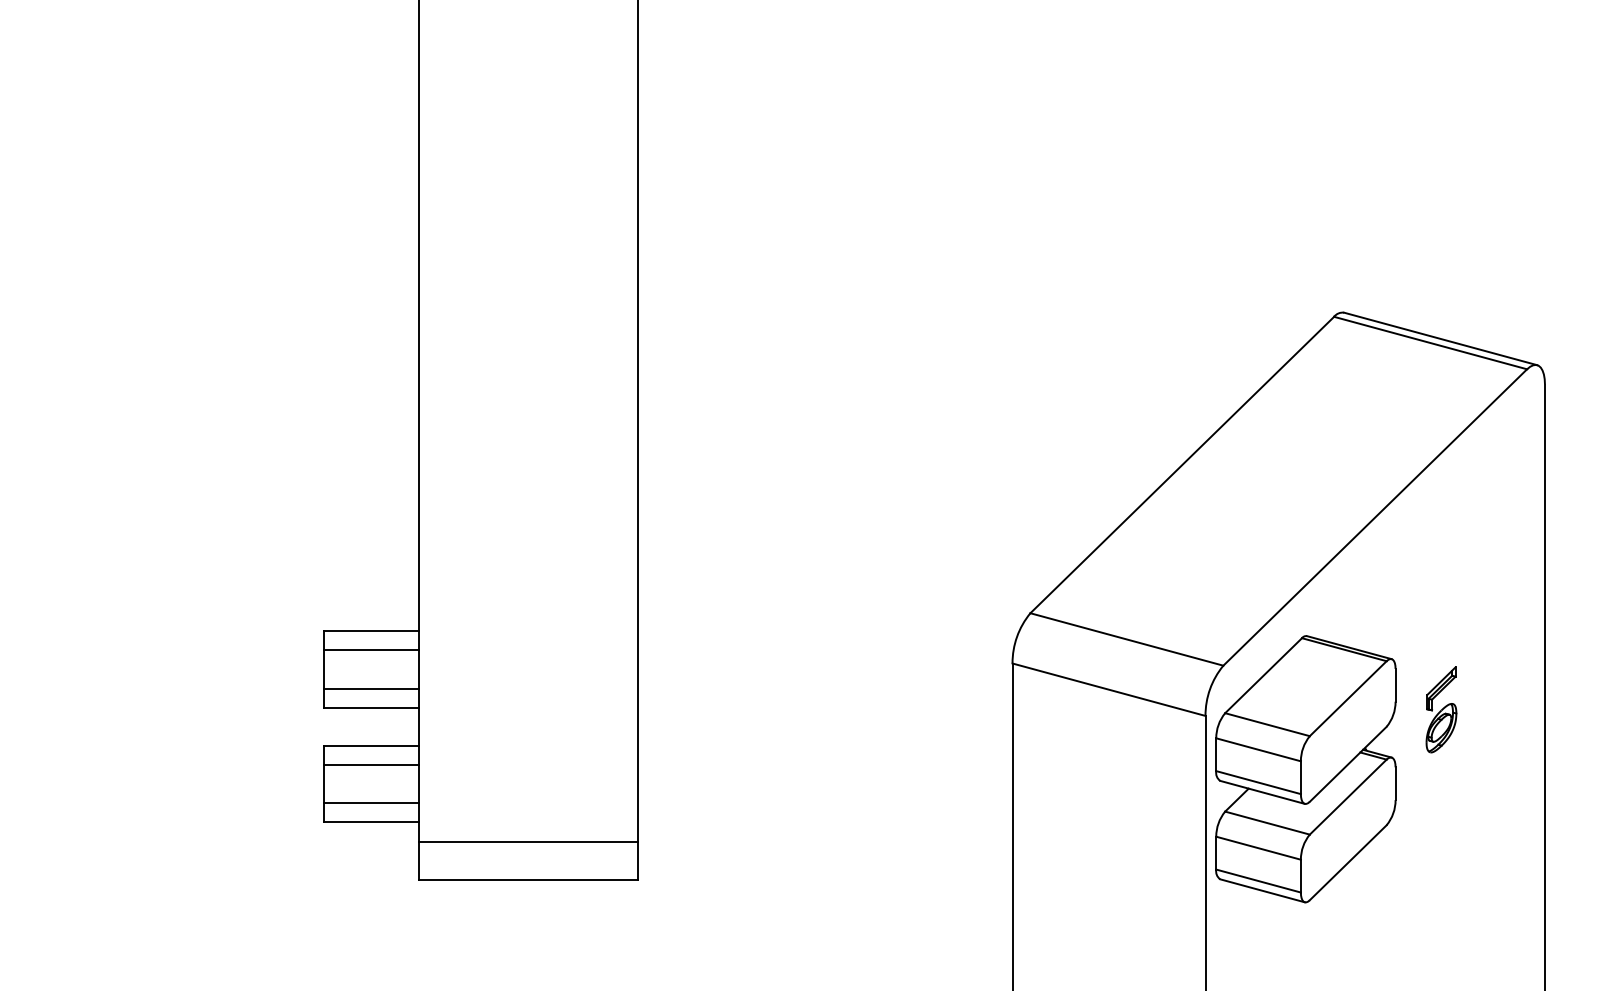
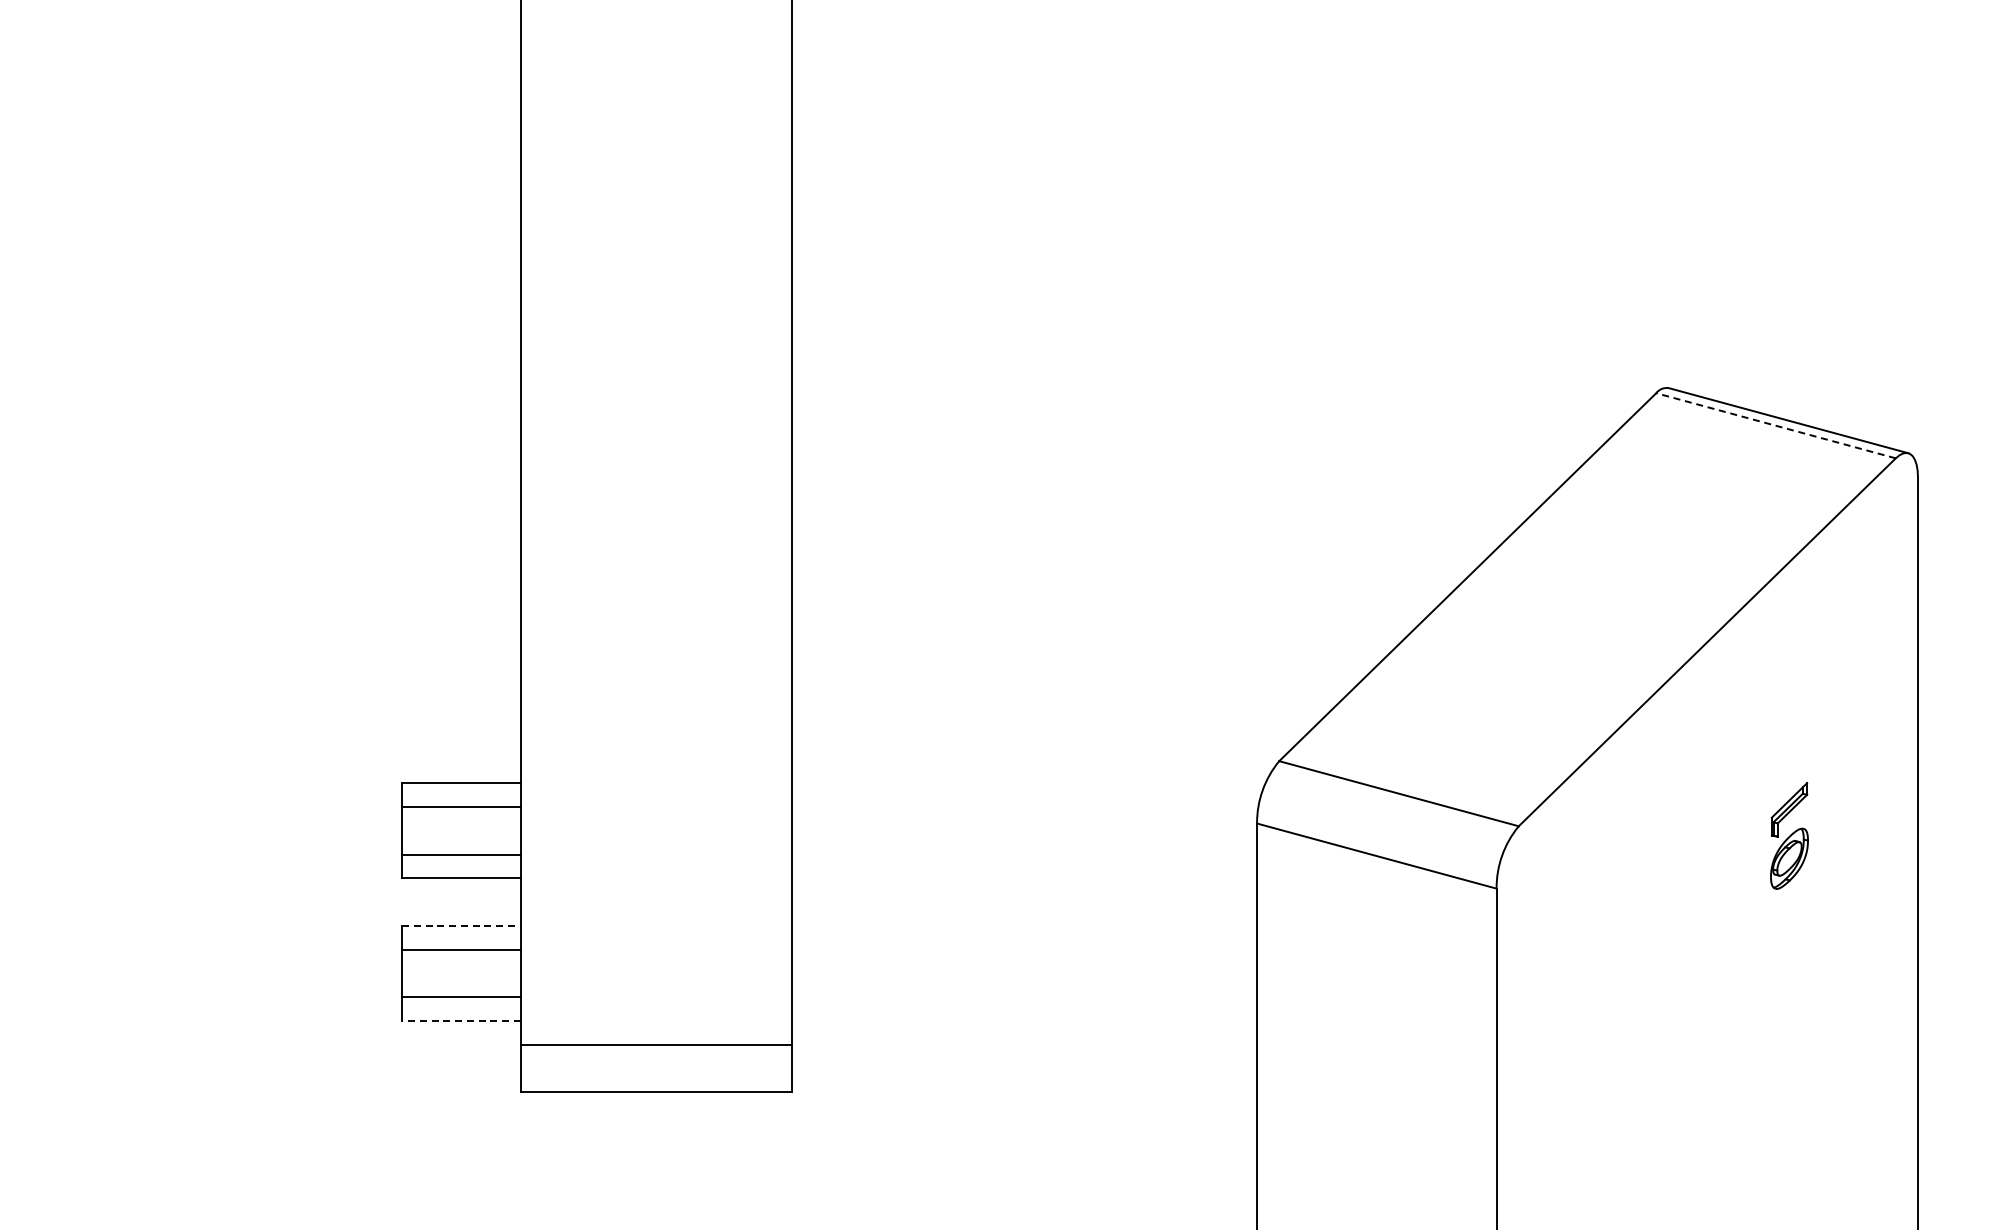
line: (1430, 342) -> (1775, 425), solid -> dashed
part: (1441, 709) -> (1789, 835), moved
line: (371, 745) -> (461, 925), solid -> dashed
part: (1305, 769) -> (1620, 954), removed
line: (370, 822) -> (460, 1020), solid -> dashed

